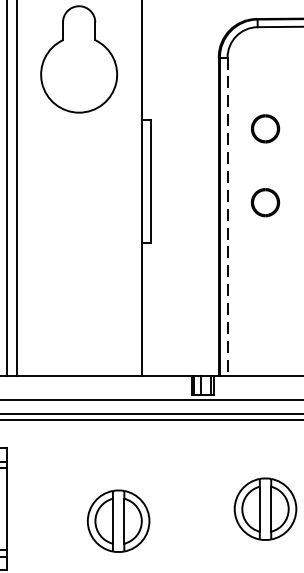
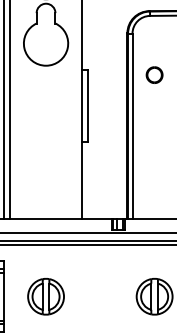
part: (265, 201) -> (154, 117), removed
line: (227, 216) -> (132, 126), dashed -> solid
part: (117, 520) -> (45, 296), moved

